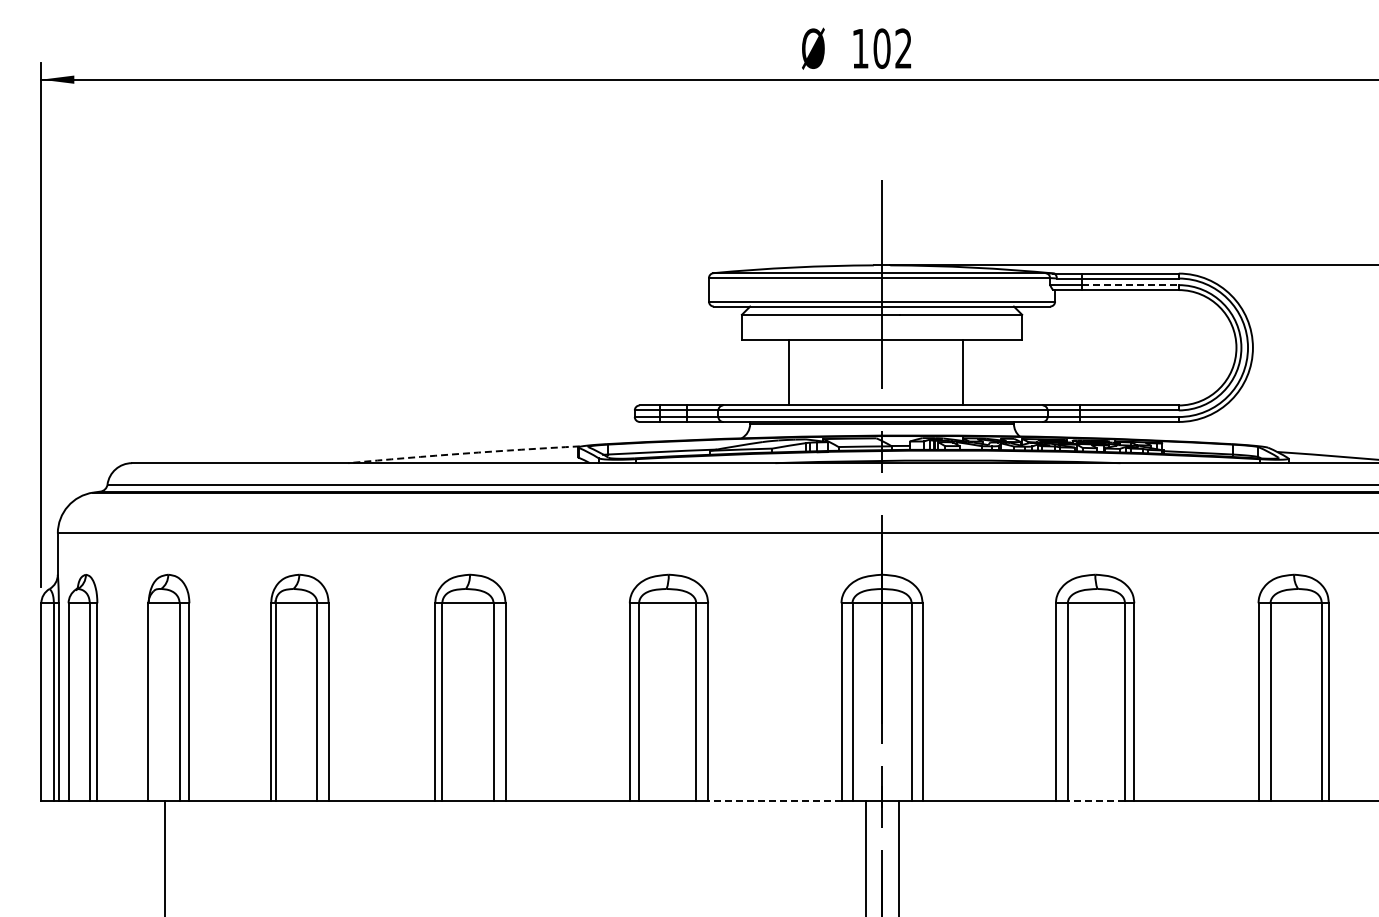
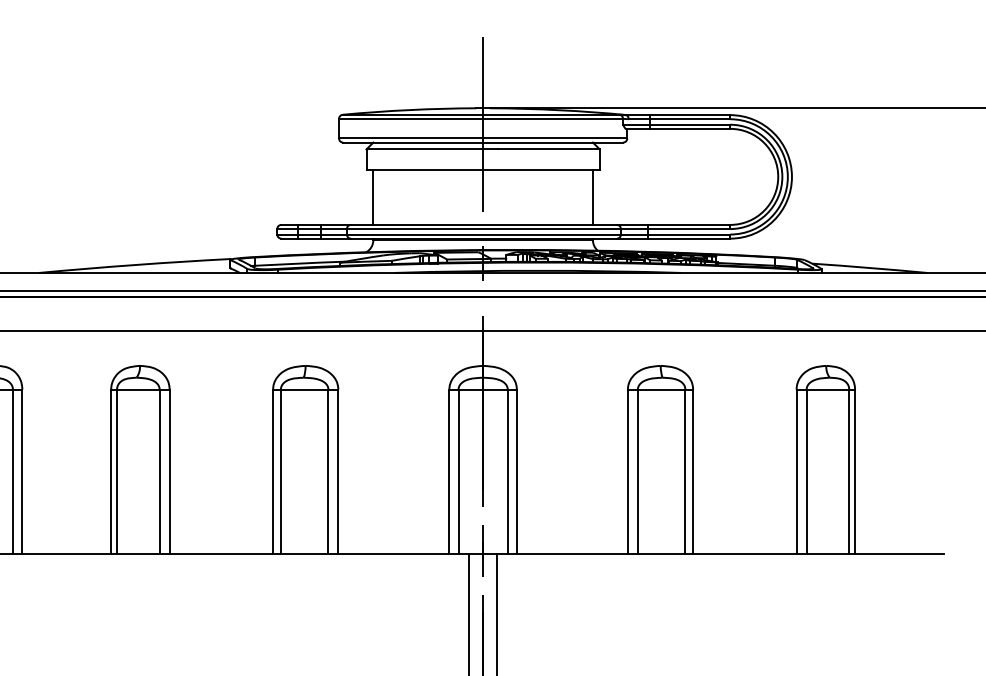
line: (1130, 285) -> (690, 125), dashed -> solid
line: (789, 372) -> (373, 197), moved
line: (962, 372) -> (592, 197), moved
arc: (464, 453) -> (135, 264), dashed -> solid
line: (774, 801) -> (393, 554), dashed -> solid
line: (1096, 801) -> (661, 554), dashed -> solid

